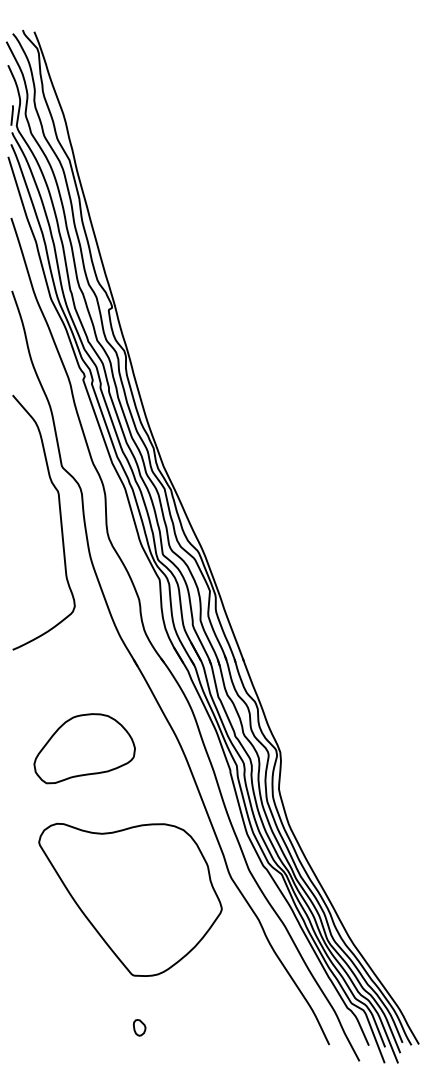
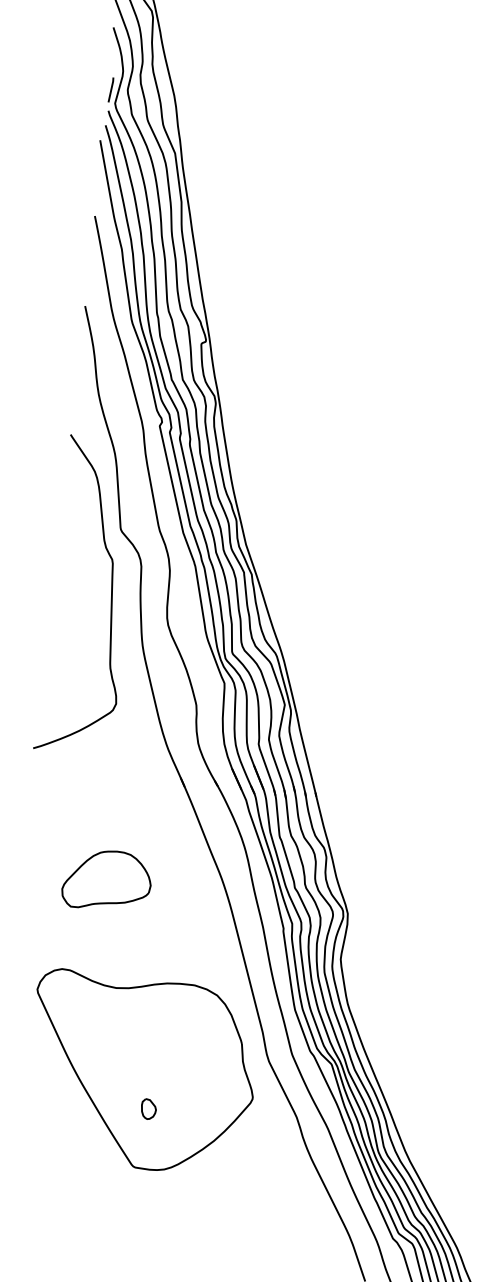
part: (84, 748) -> (107, 880), size x0.7
part: (139, 1027) -> (148, 1108), moved

